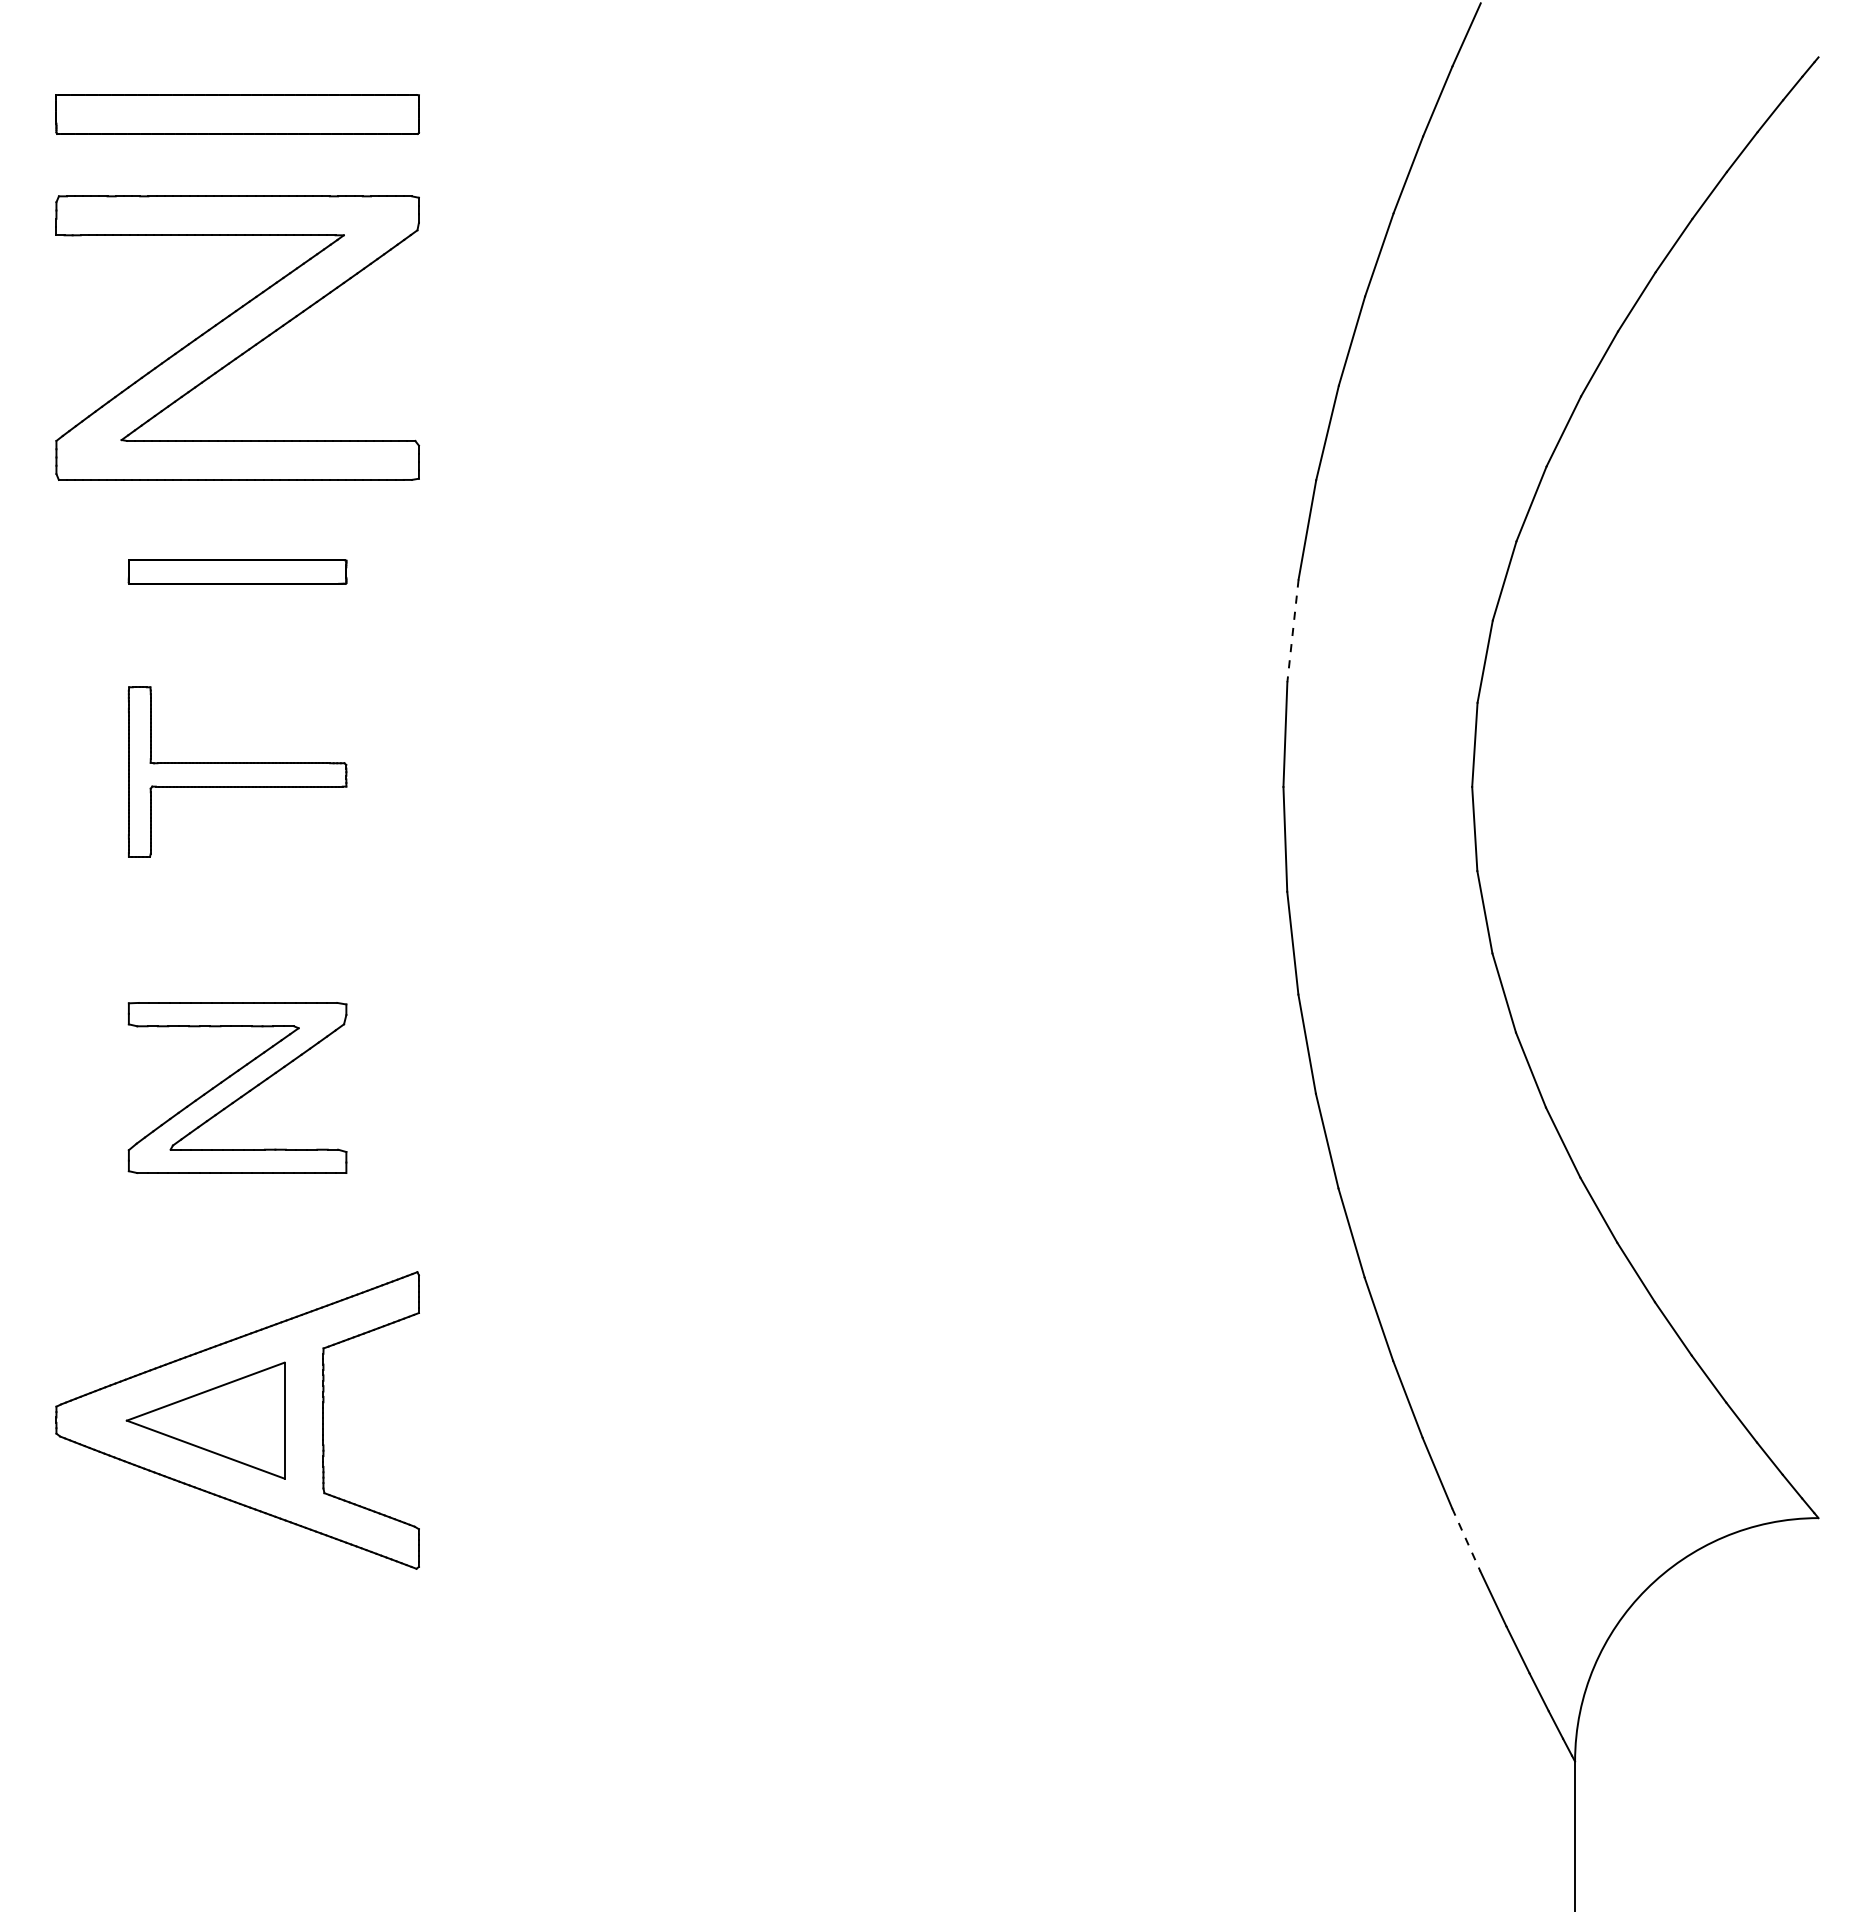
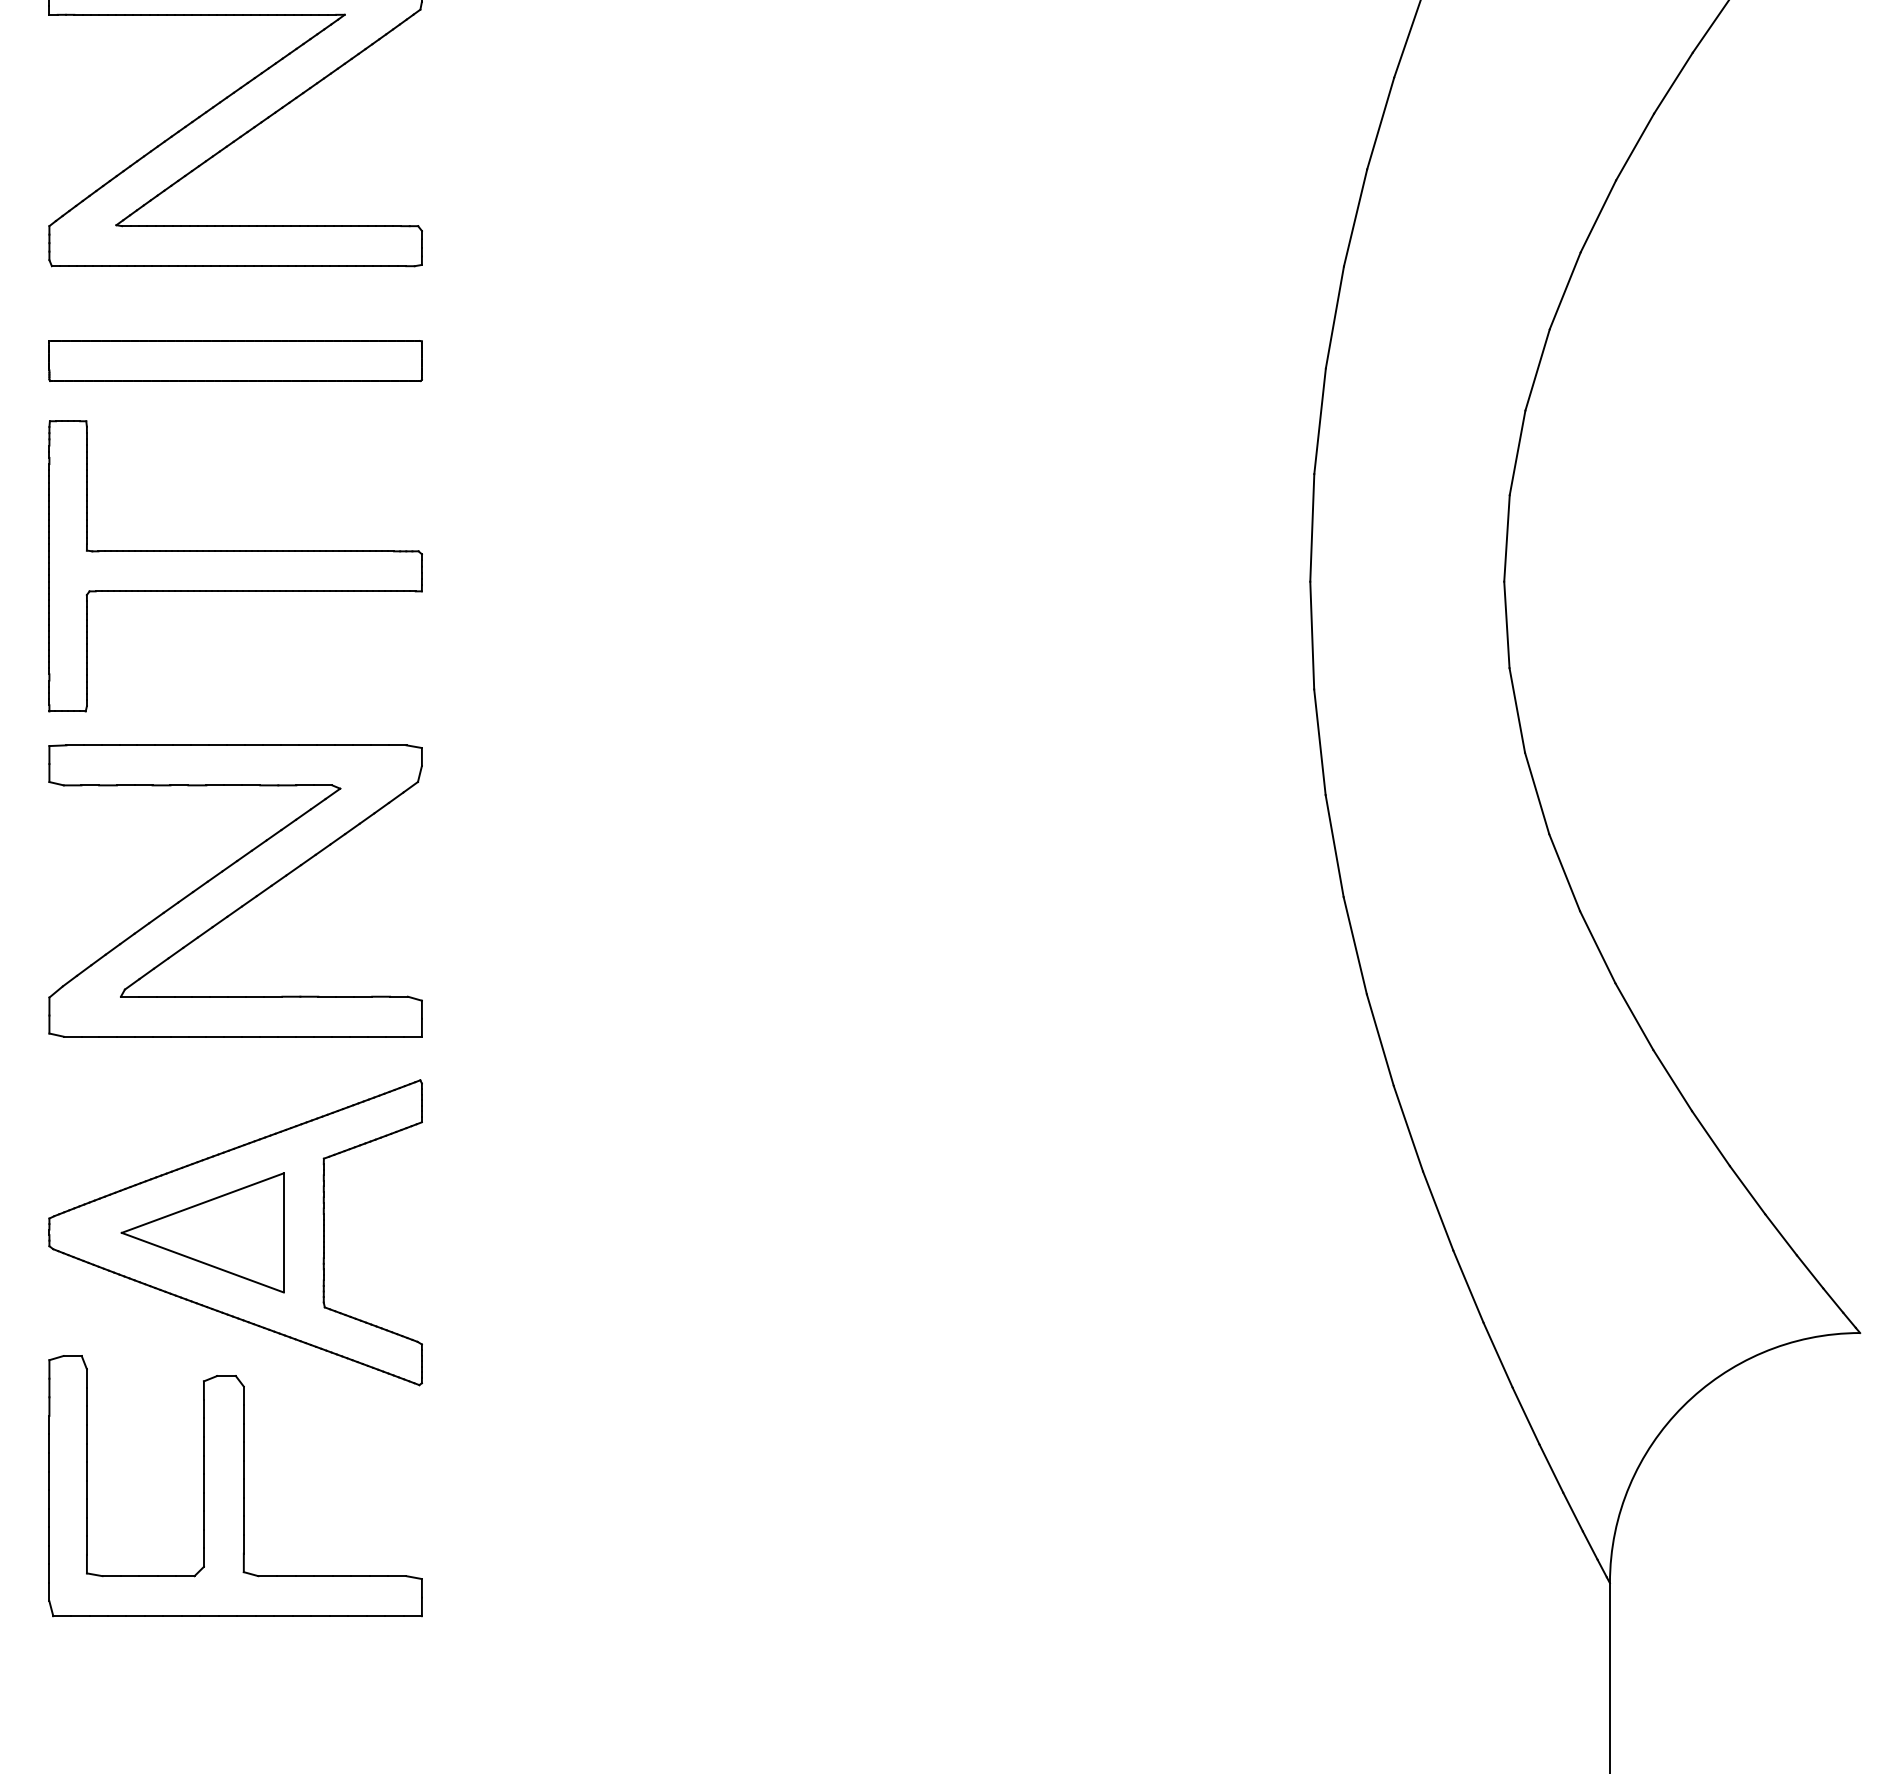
part: (237, 571) -> (235, 360), size x1.67
line: (1292, 630) -> (1319, 420), dashed -> solid
part: (237, 771) -> (235, 565), size x1.67
part: (237, 1087) -> (235, 890), size x1.67
line: (1466, 1539) -> (1498, 1355), dashed -> solid
part: (237, 1666) -> (235, 1485), added

